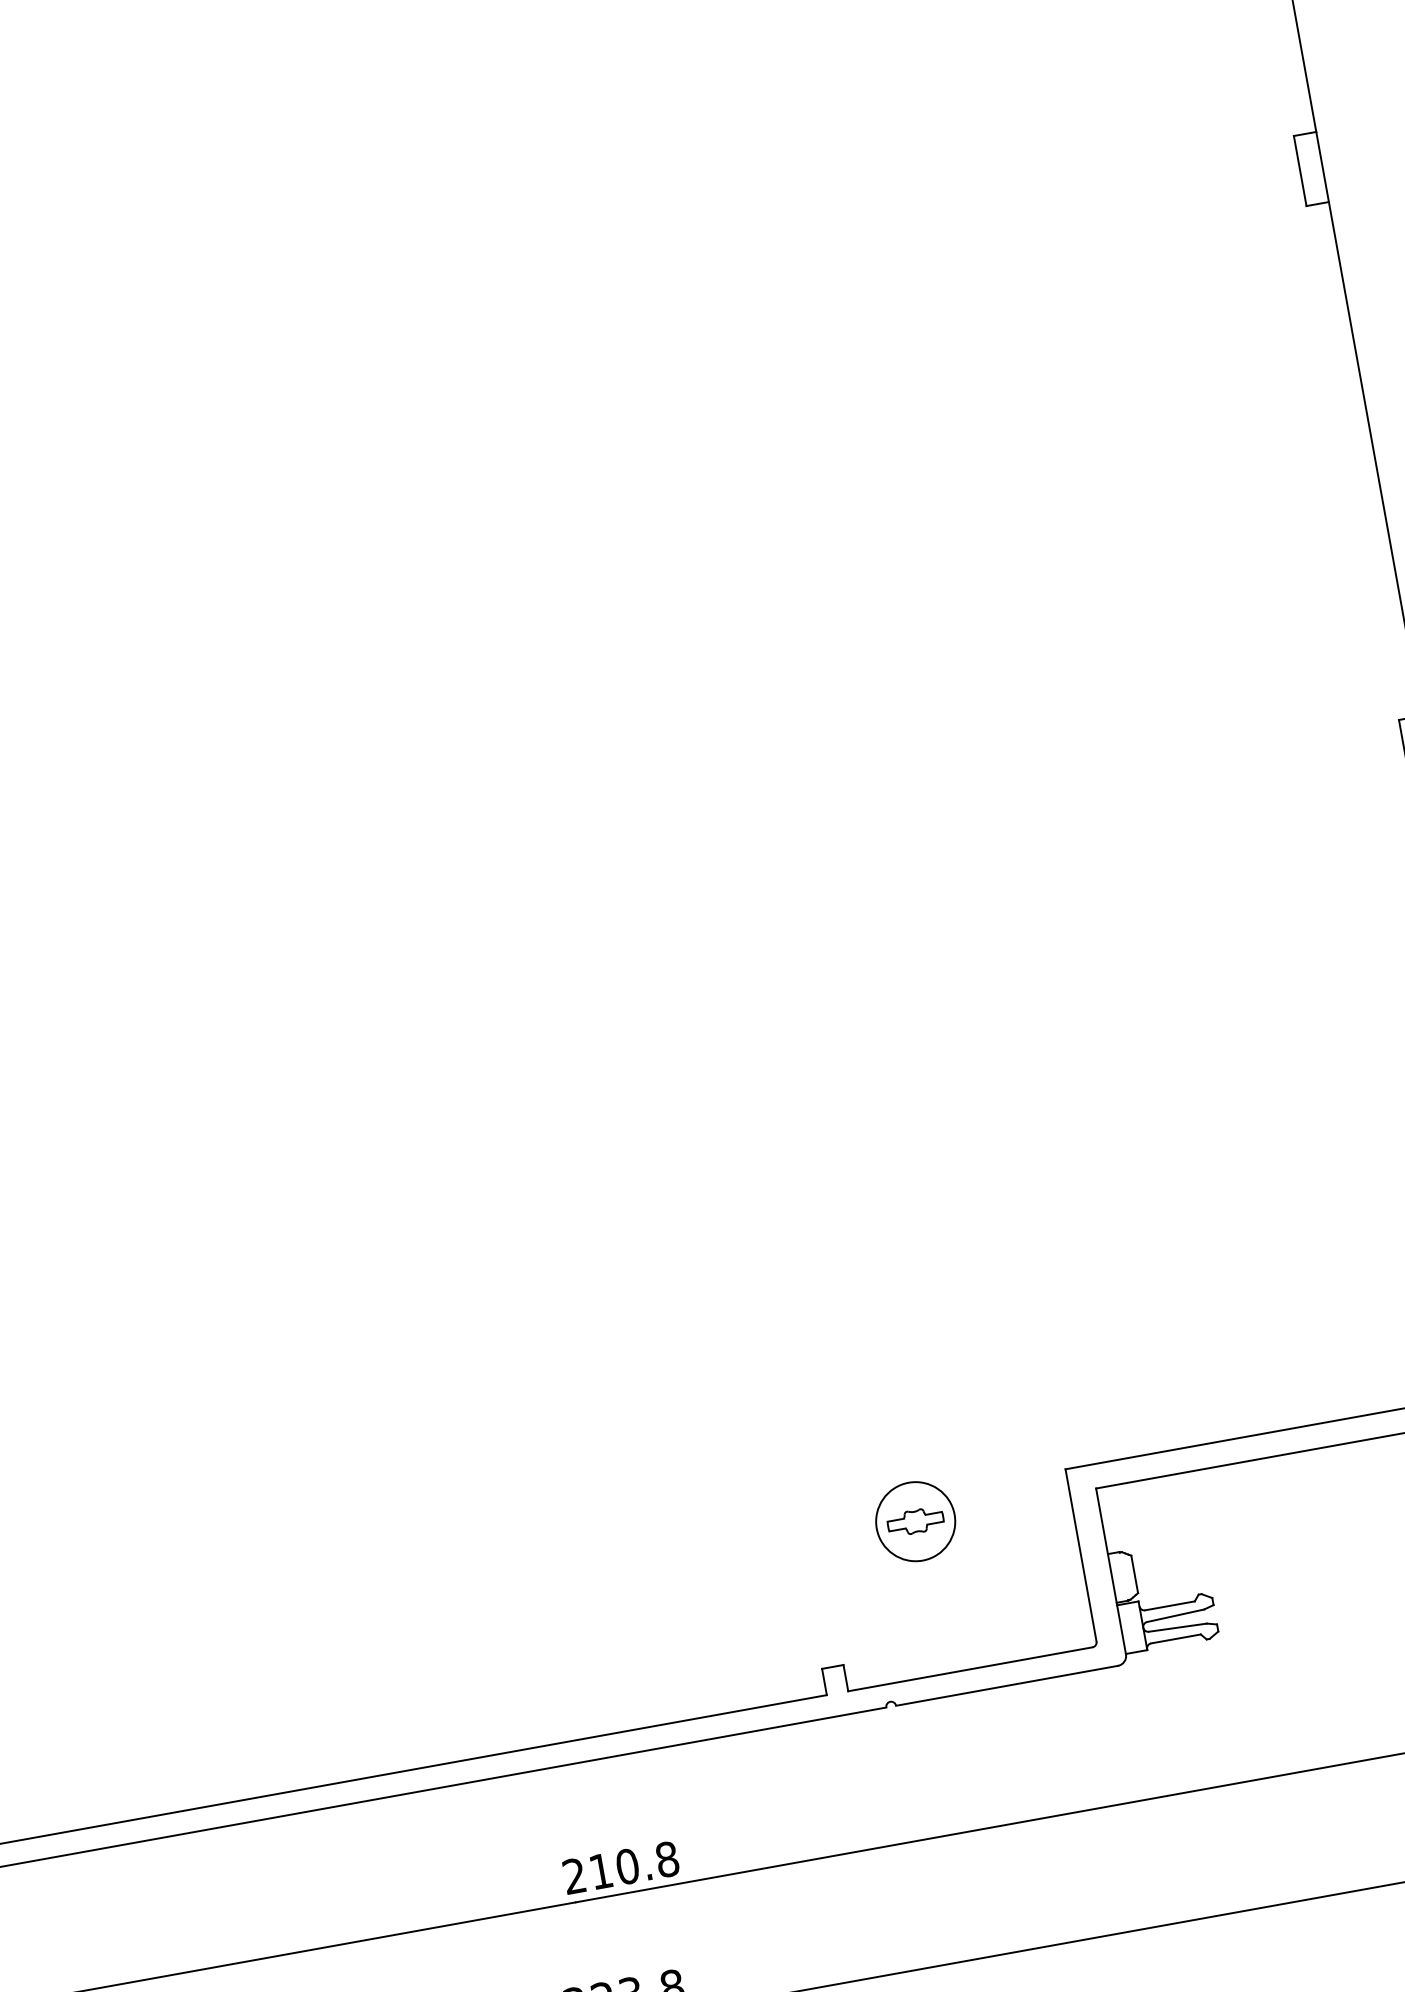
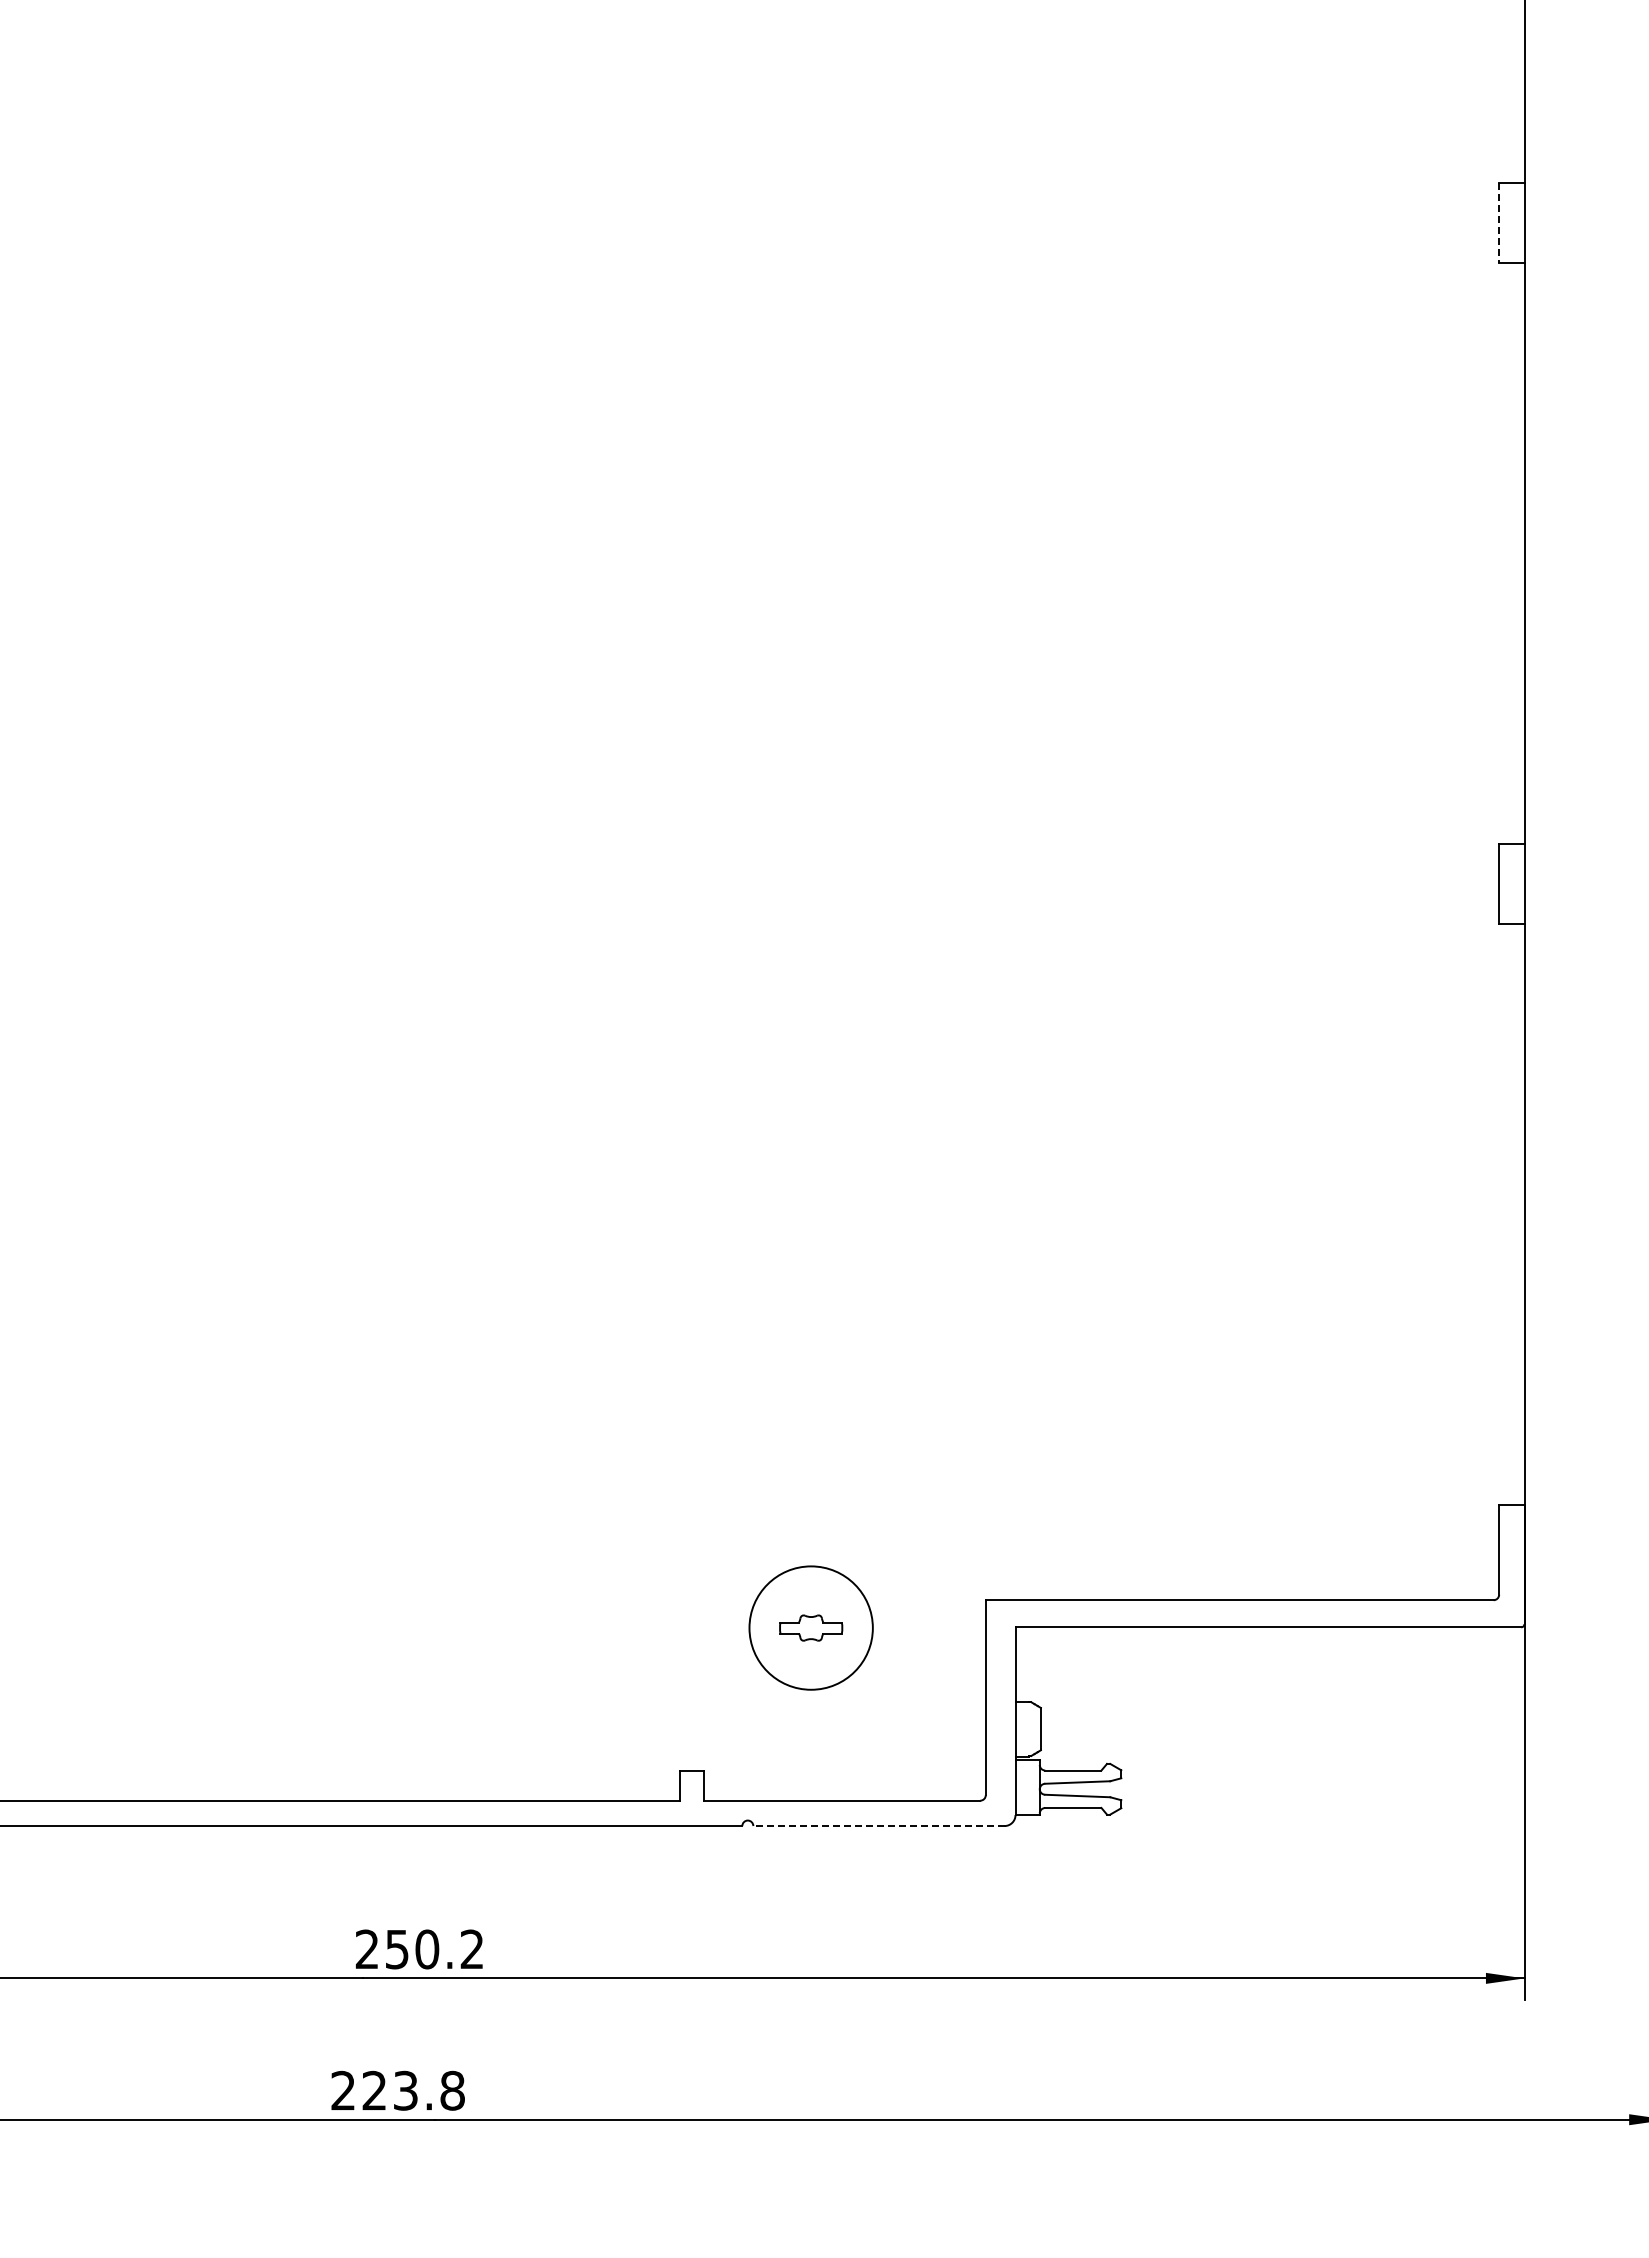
line: (1300, 171) -> (1499, 223), solid -> dashed
circle: (916, 1522) -> (811, 1628), size x1.4
line: (1006, 1686) -> (878, 1826), solid -> dashed
text: (634, 1865) -> (435, 1949), 210.8 -> 250.2

